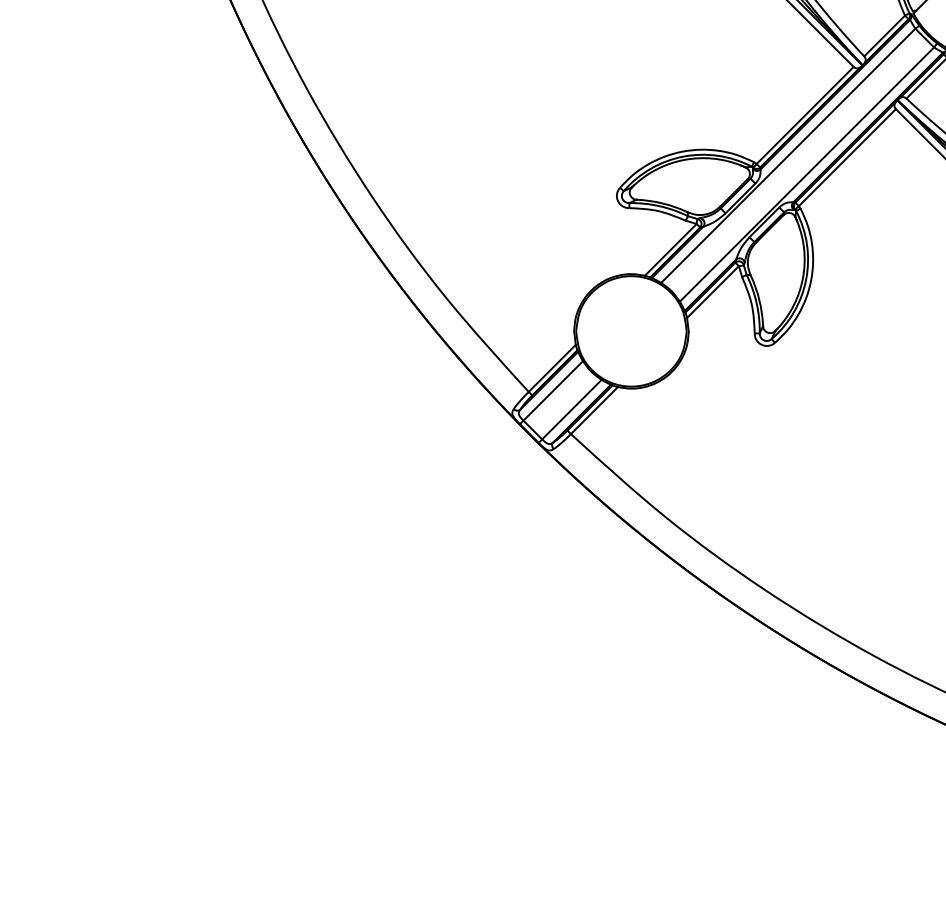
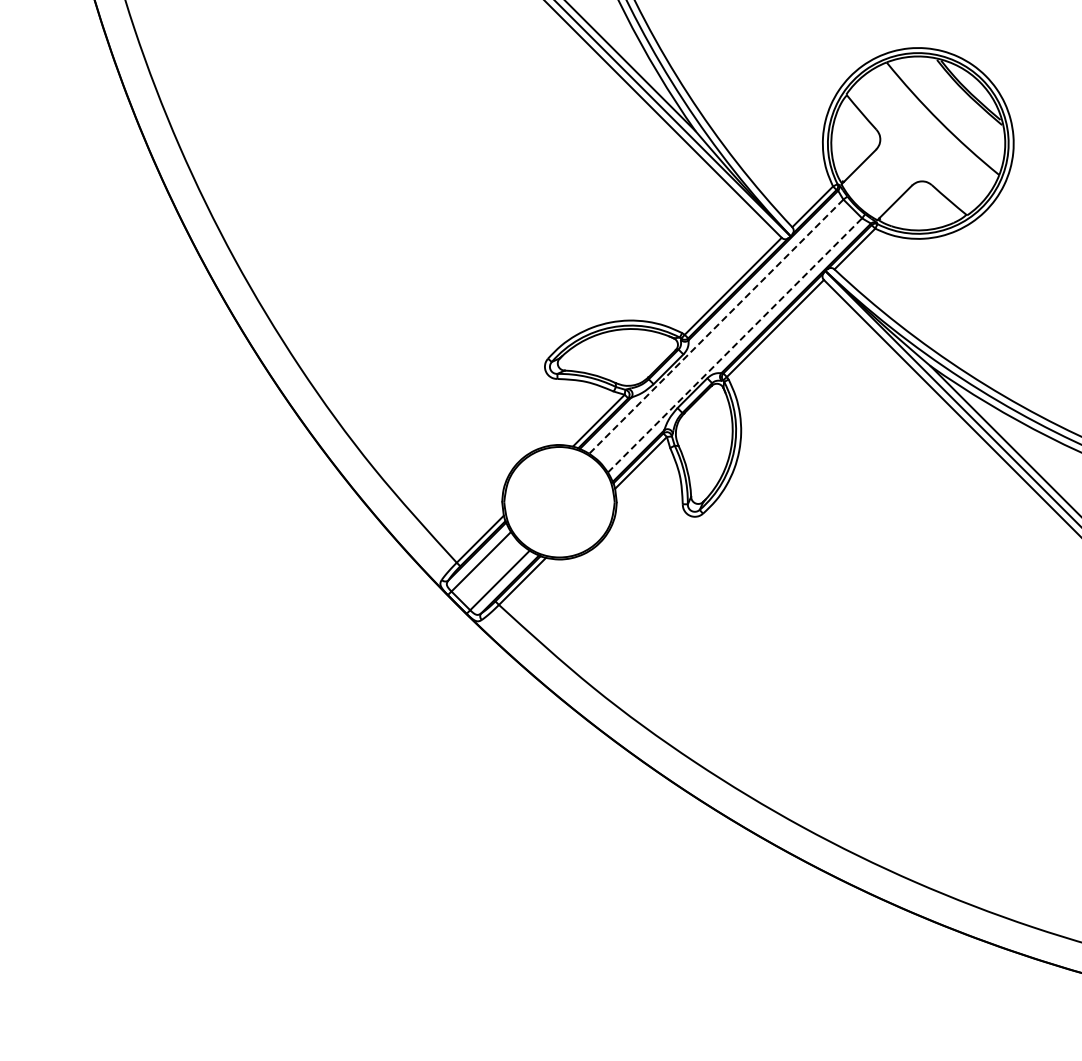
line: (788, 155) -> (716, 326), solid -> dashed
line: (807, 174) -> (735, 345), solid -> dashed

